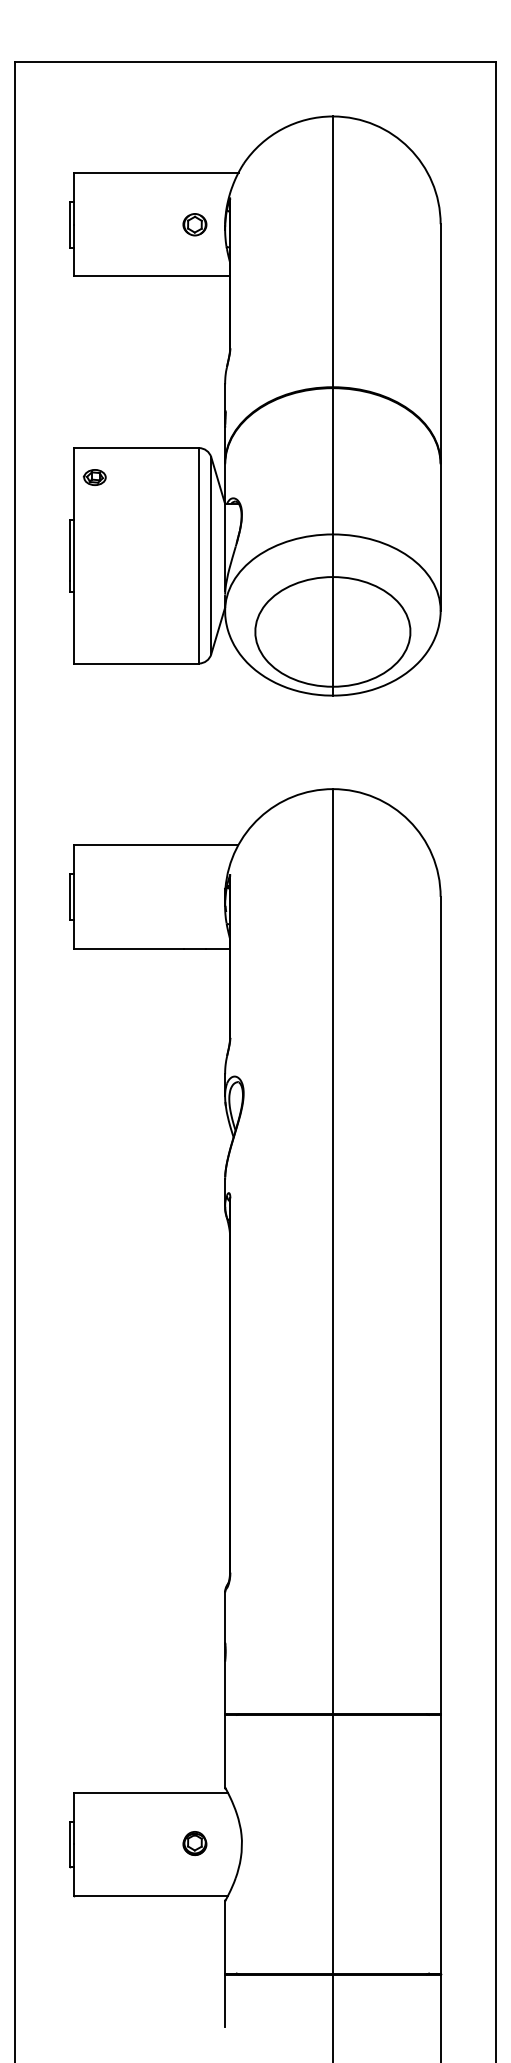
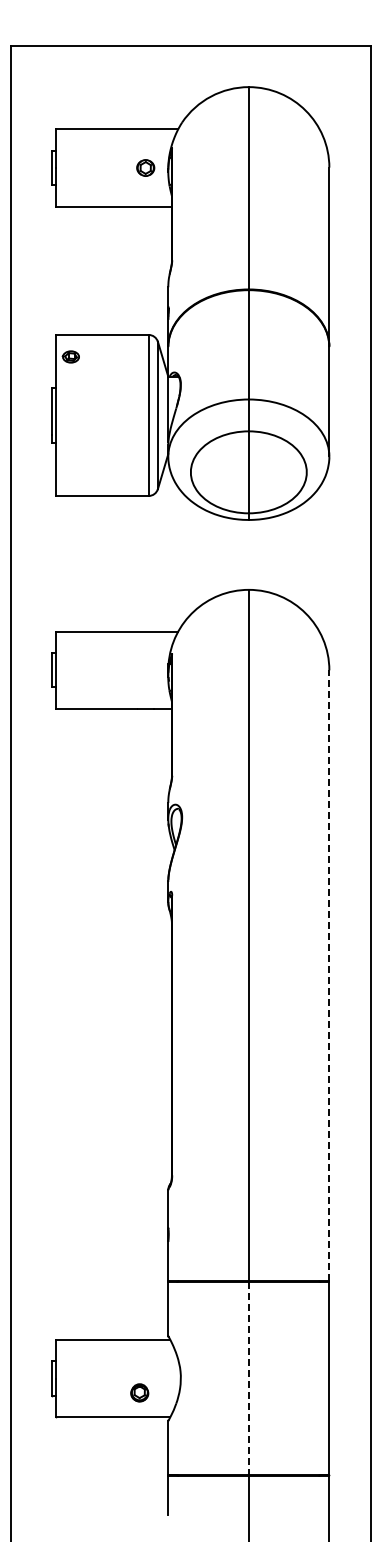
line: (440, 1305) -> (329, 975), solid -> dashed
part: (194, 1842) -> (139, 1392), moved
line: (332, 1844) -> (248, 1378), solid -> dashed

